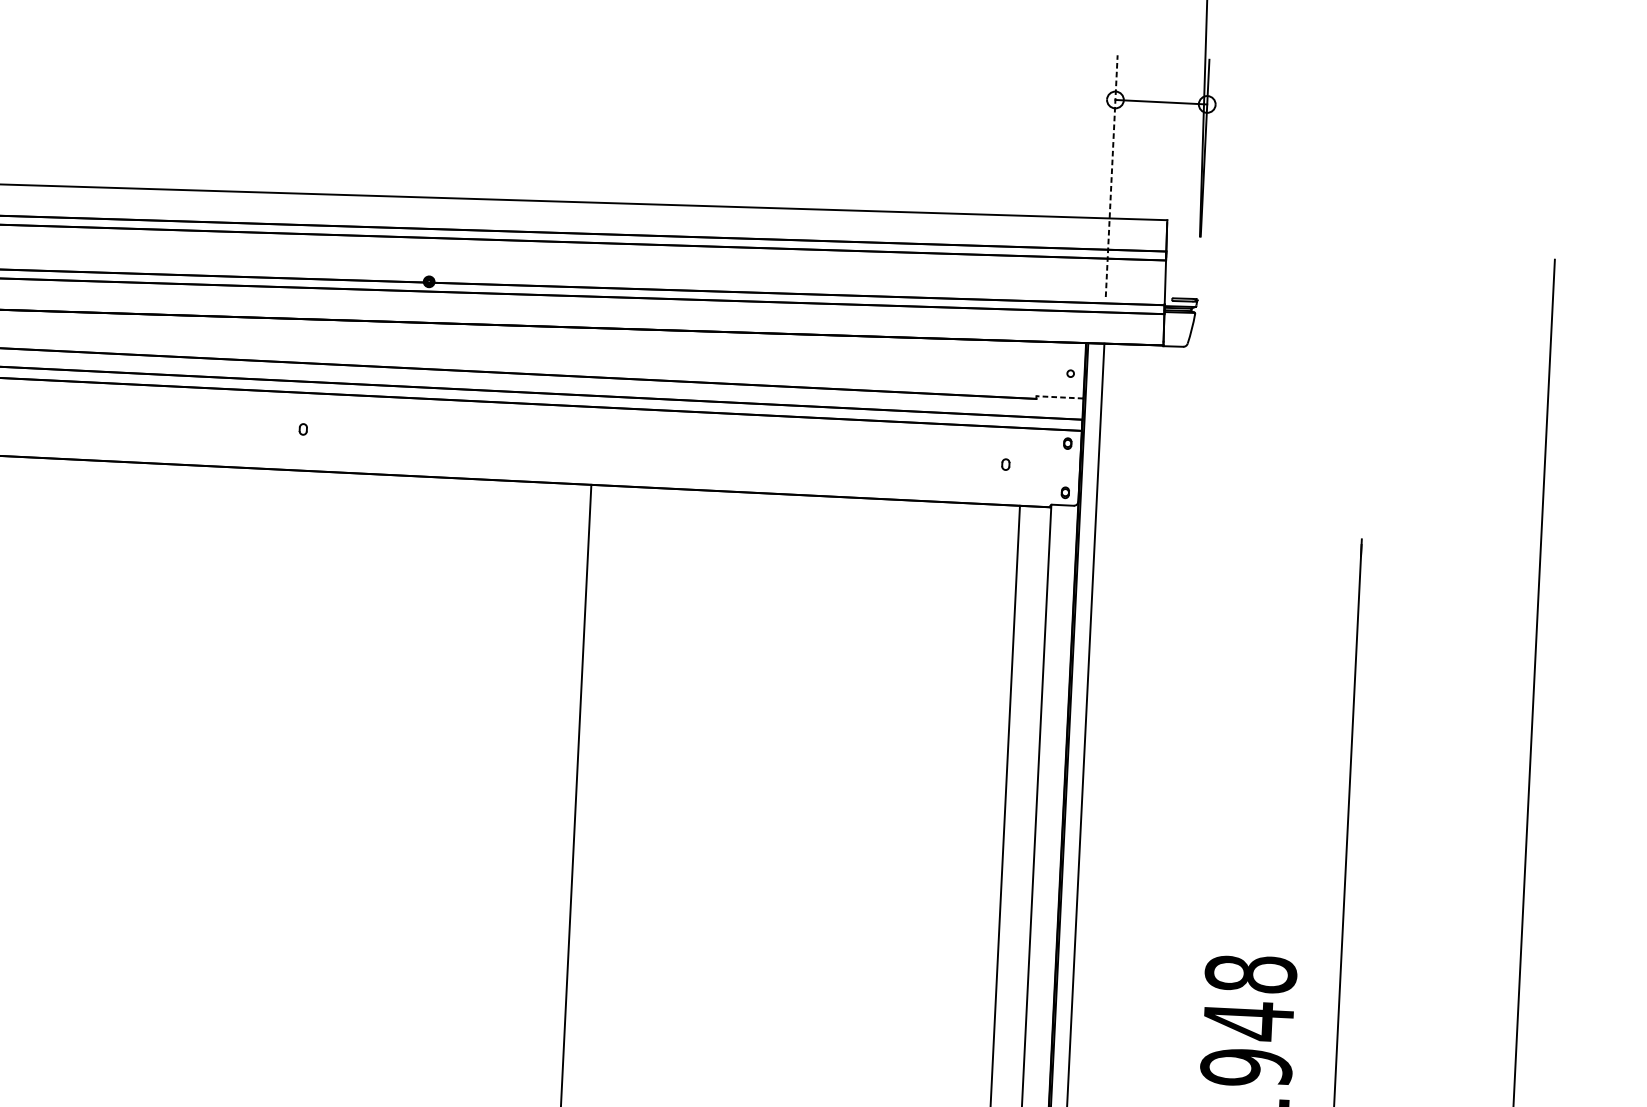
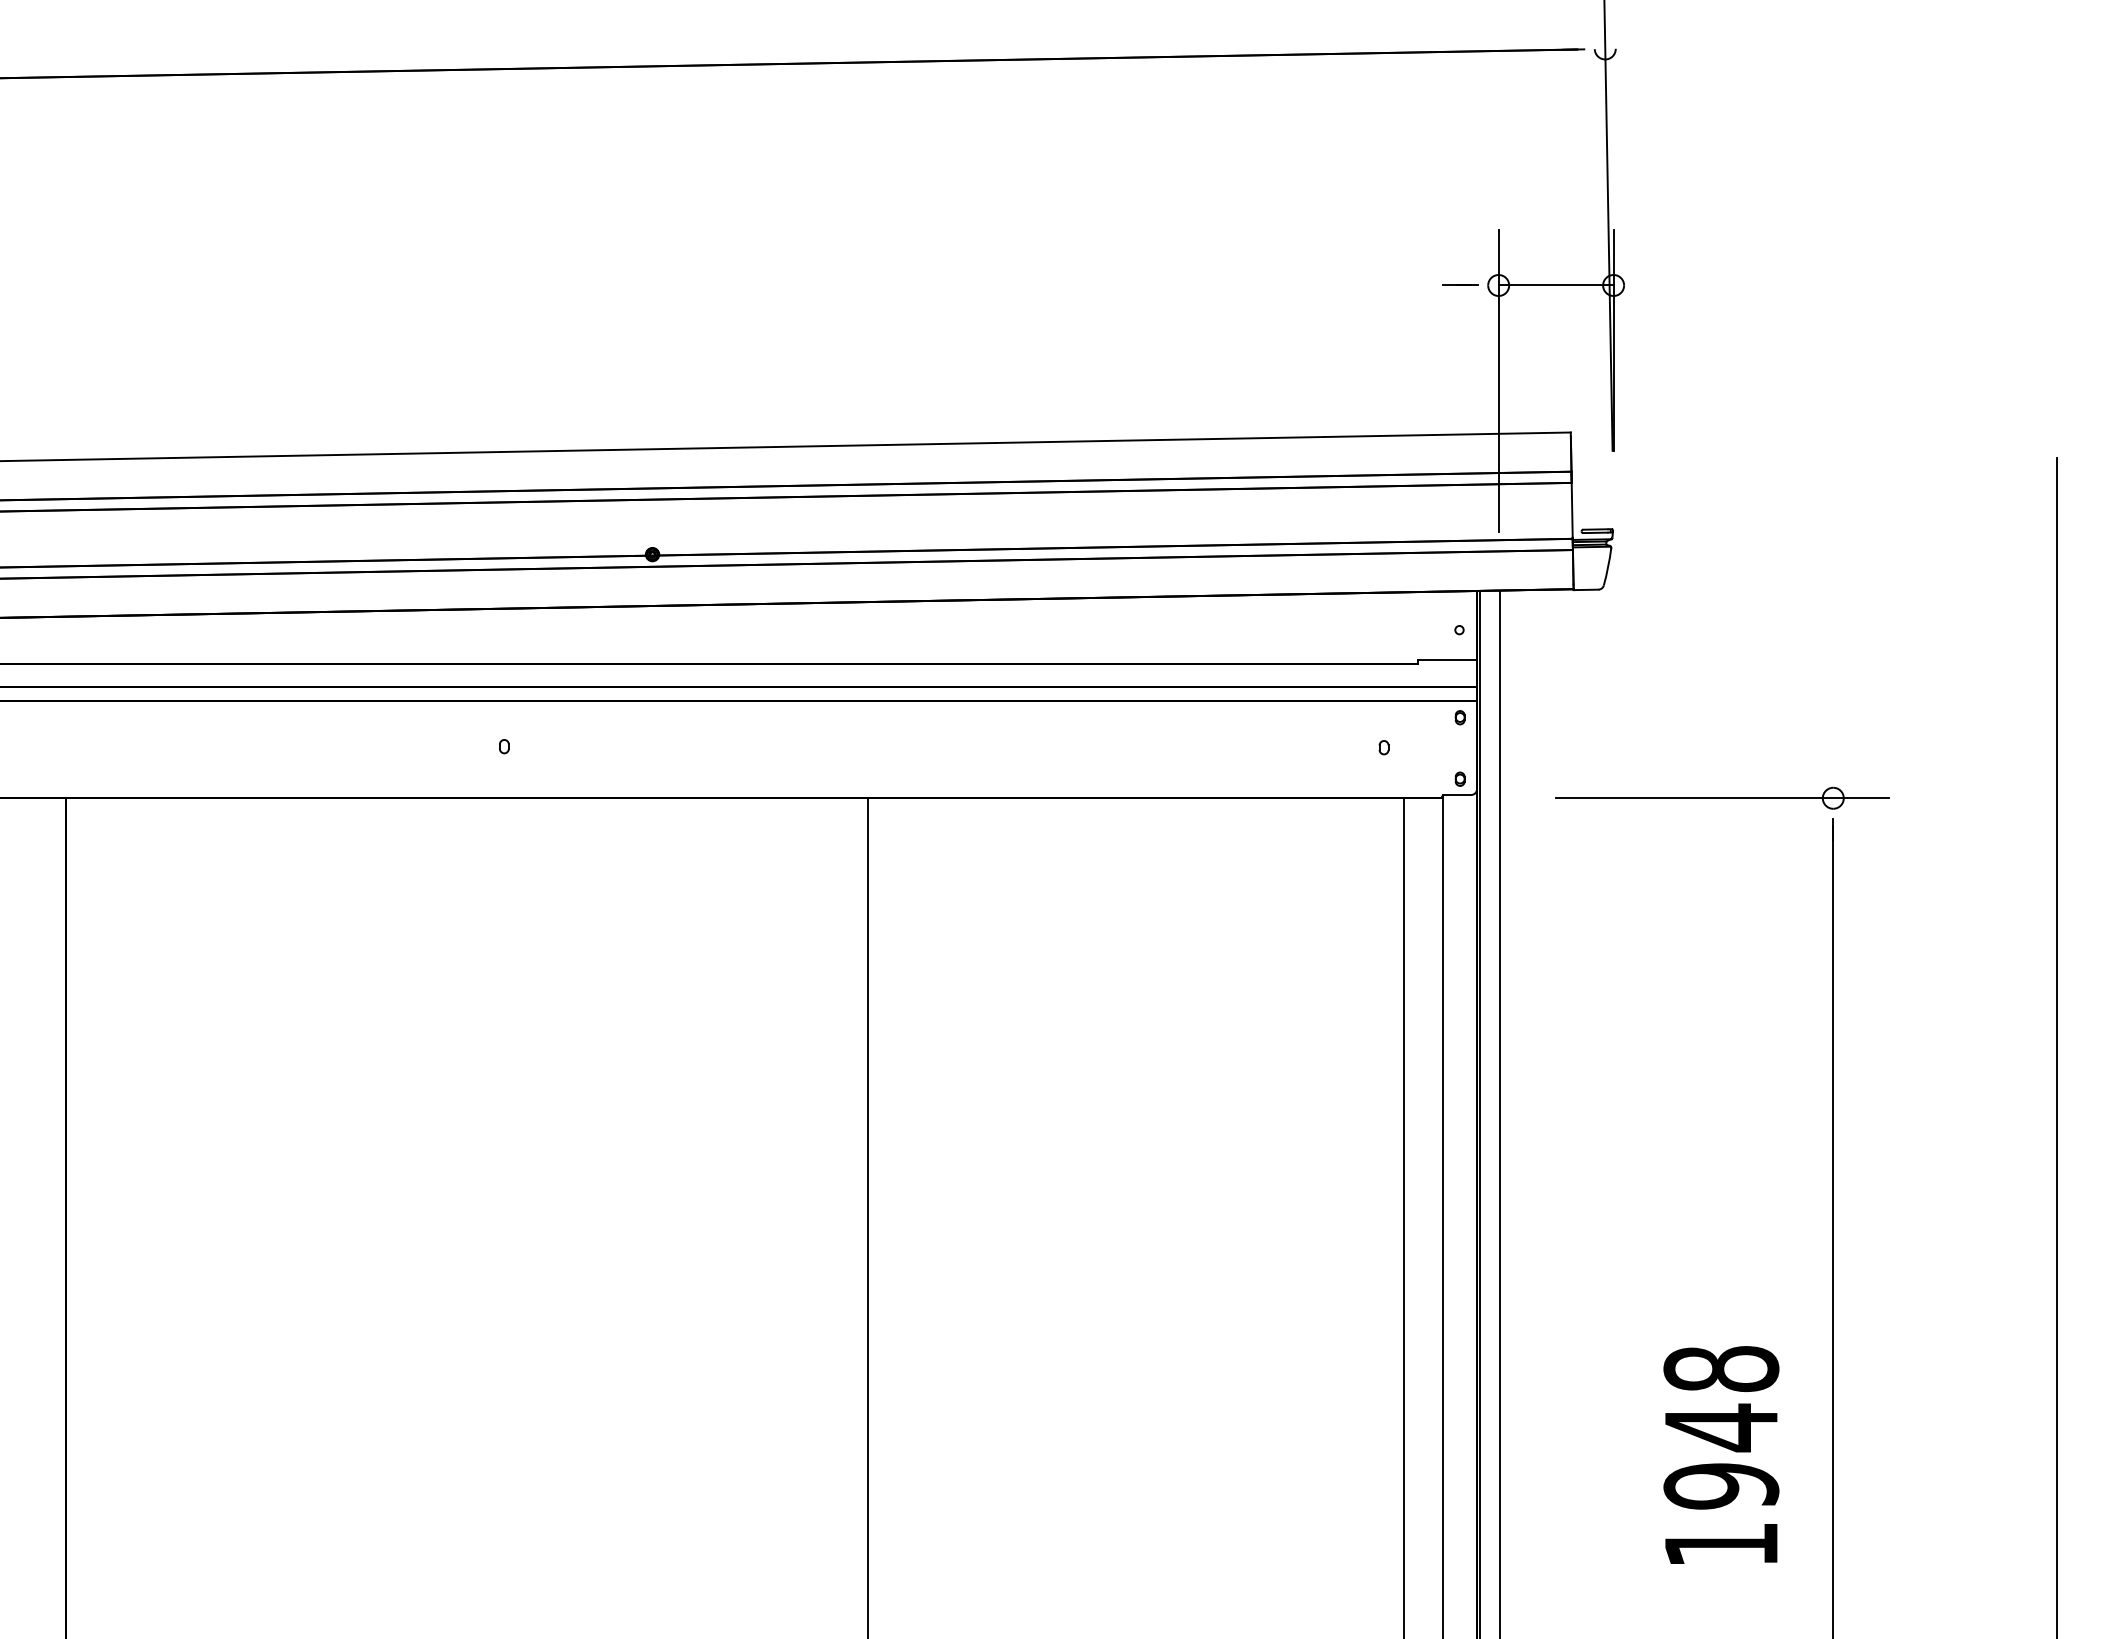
line: (1084, 97) -> (1460, 284), added
line: (1111, 175) -> (1498, 380), dashed -> solid
line: (1059, 397) -> (1446, 660), dashed -> solid
part: (1274, 517) -> (1722, 797), added

